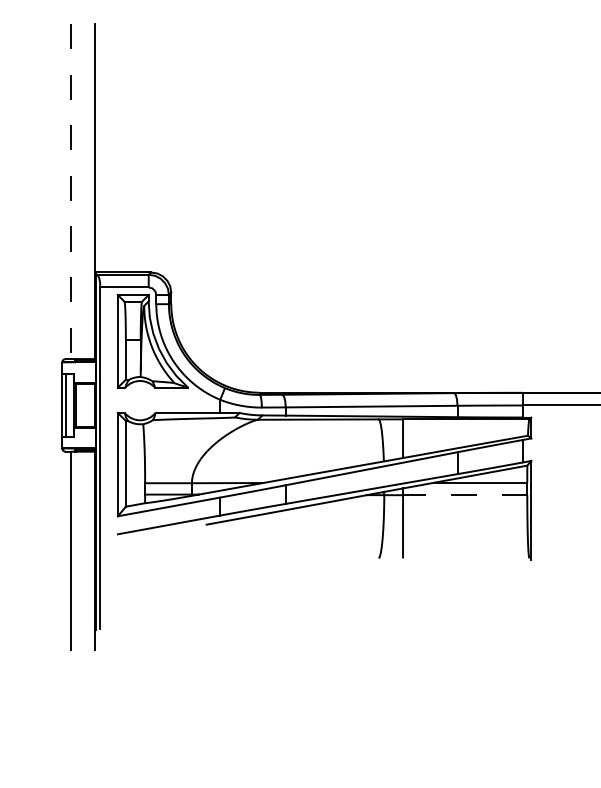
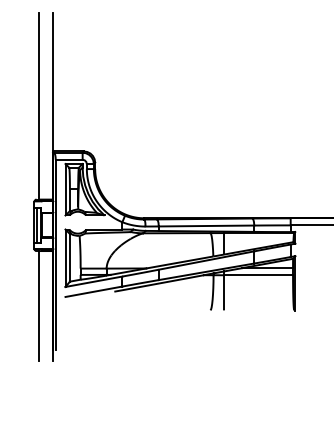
line: (71, 191) -> (39, 106), dashed -> solid
line: (465, 495) -> (258, 275), dashed -> solid

